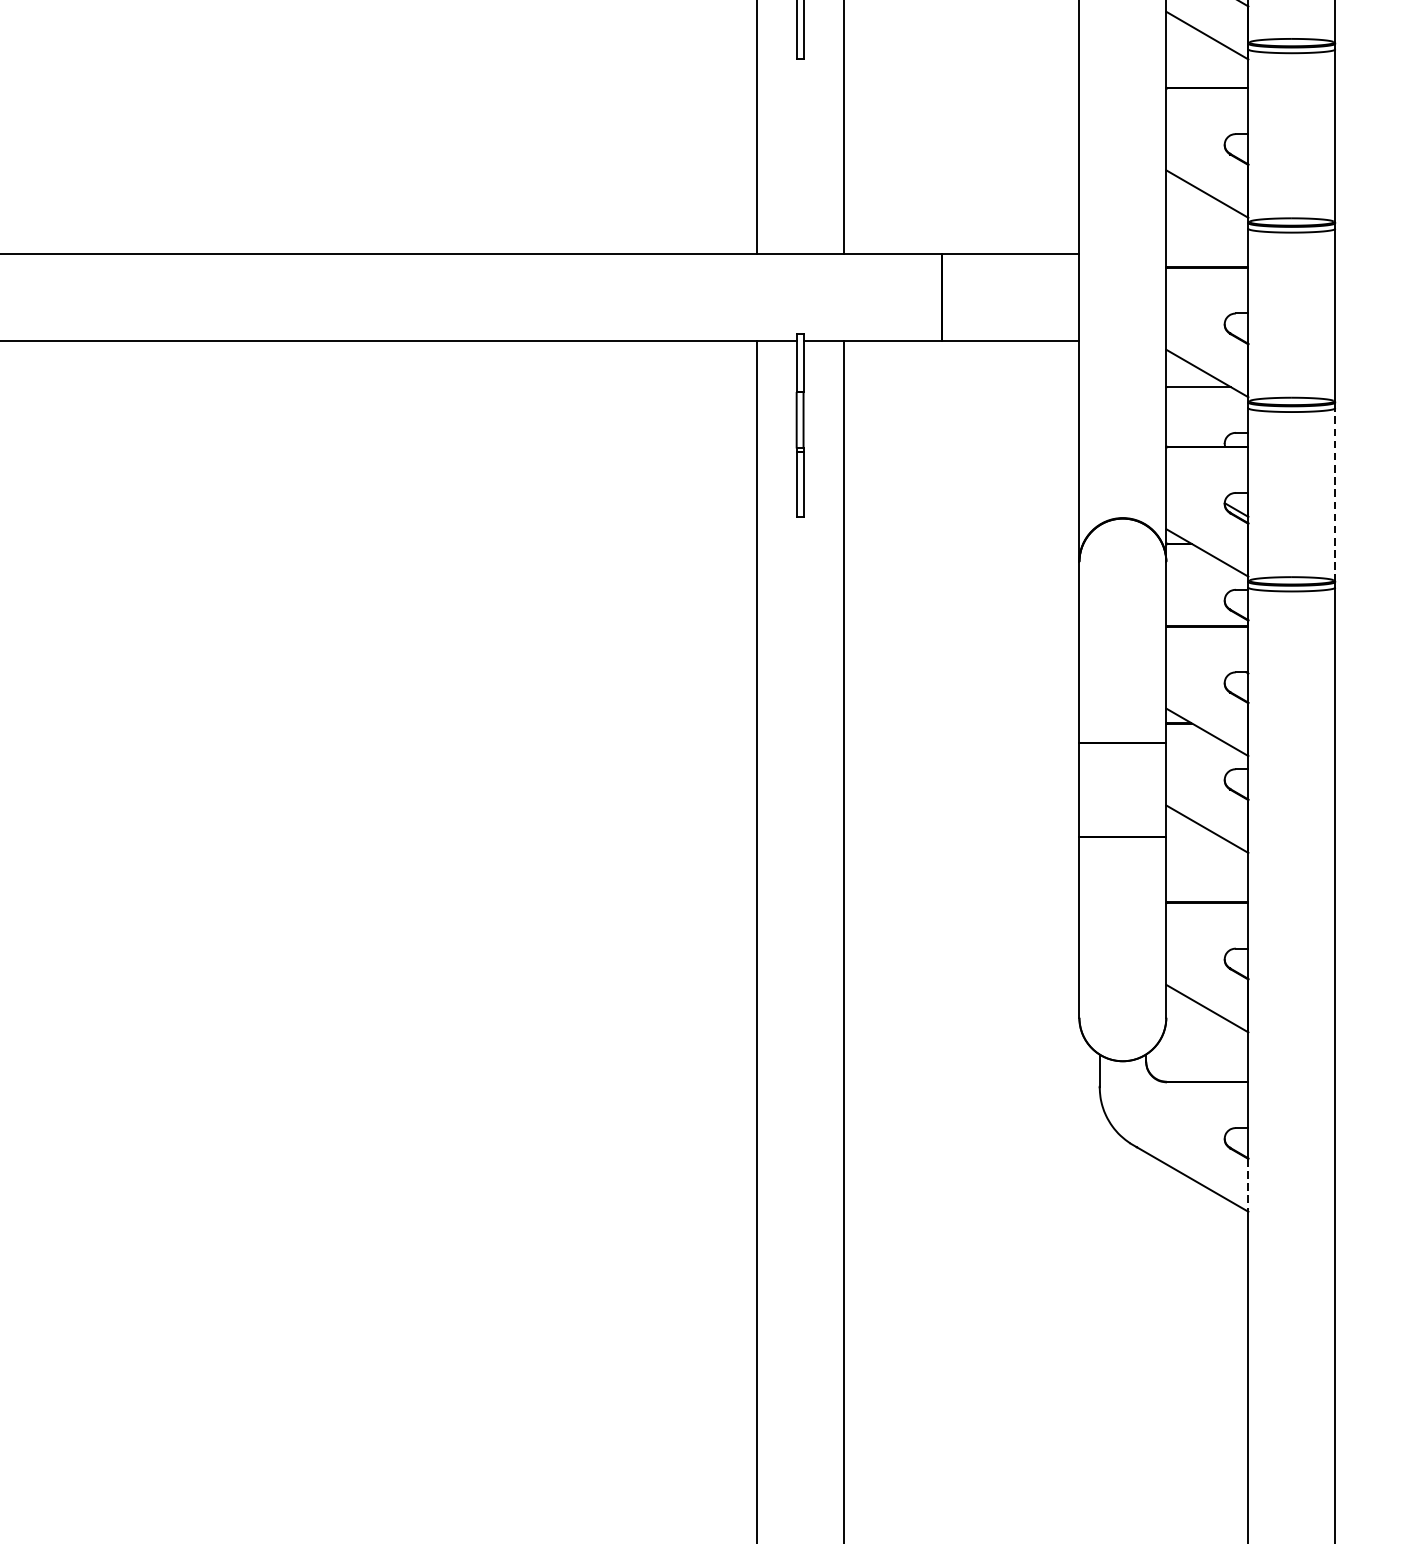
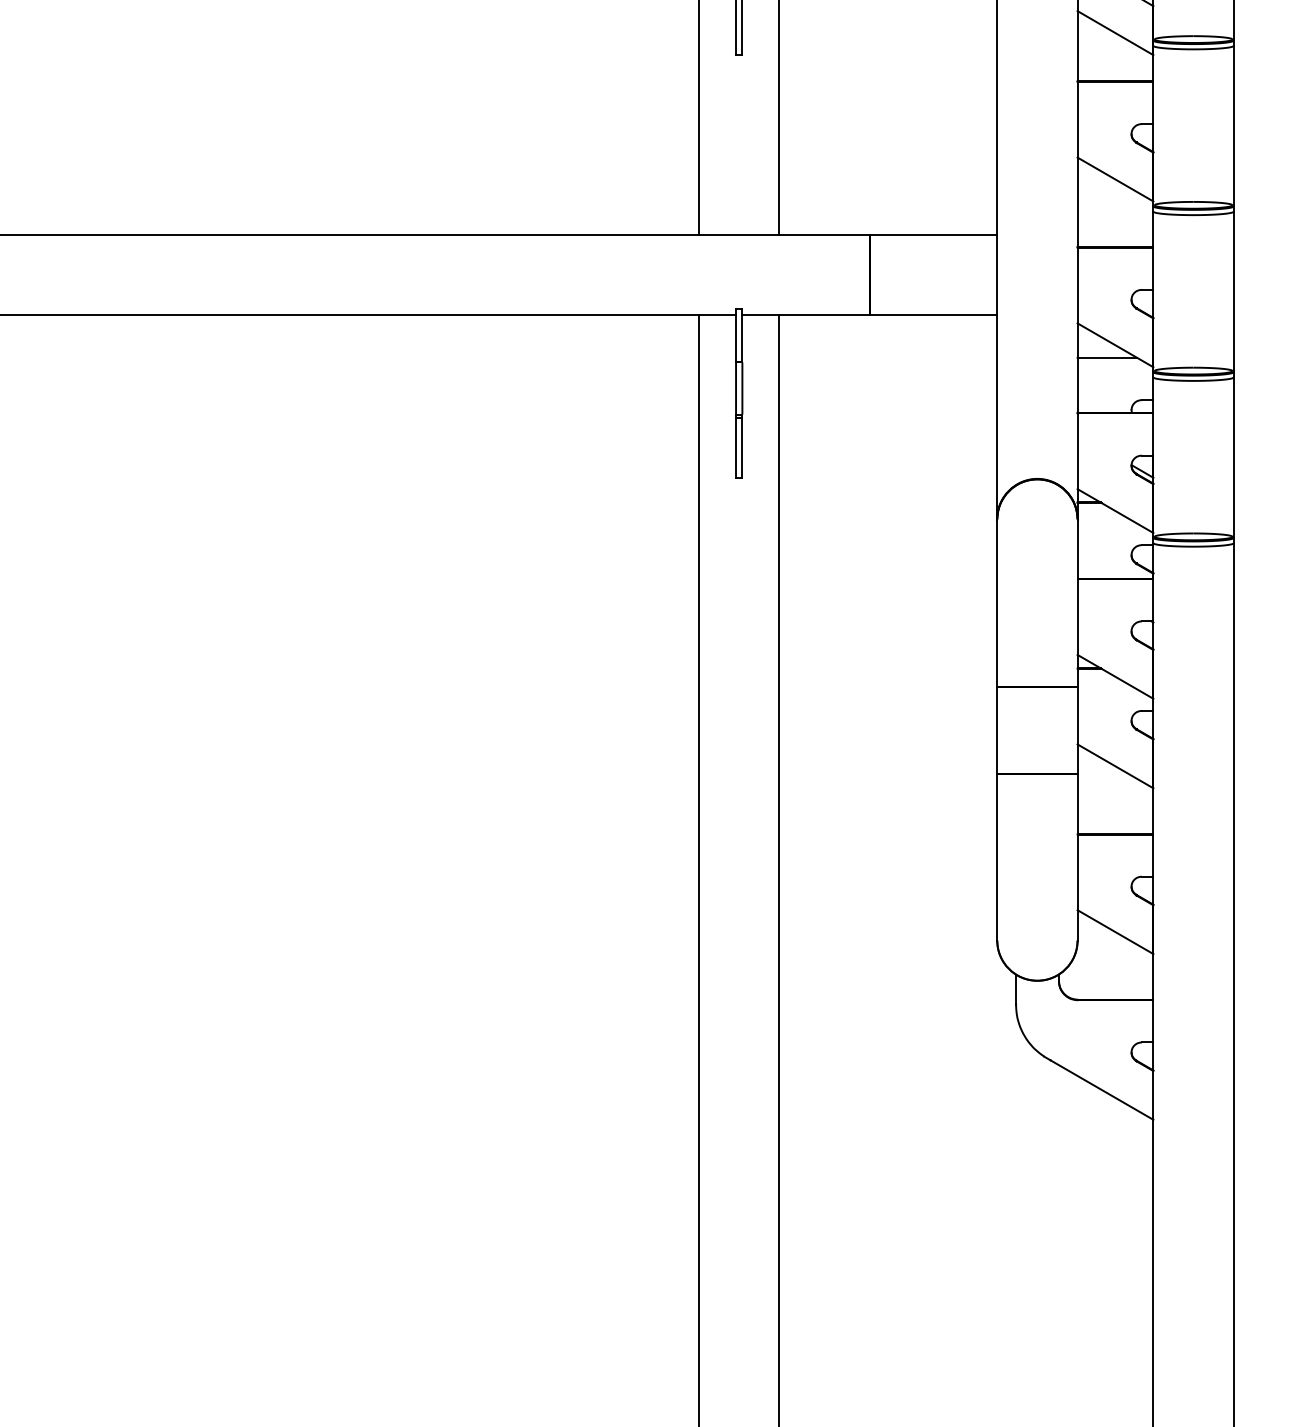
line: (1335, 494) -> (1233, 457), dashed -> solid
line: (1248, 1185) -> (1153, 1095), dashed -> solid

